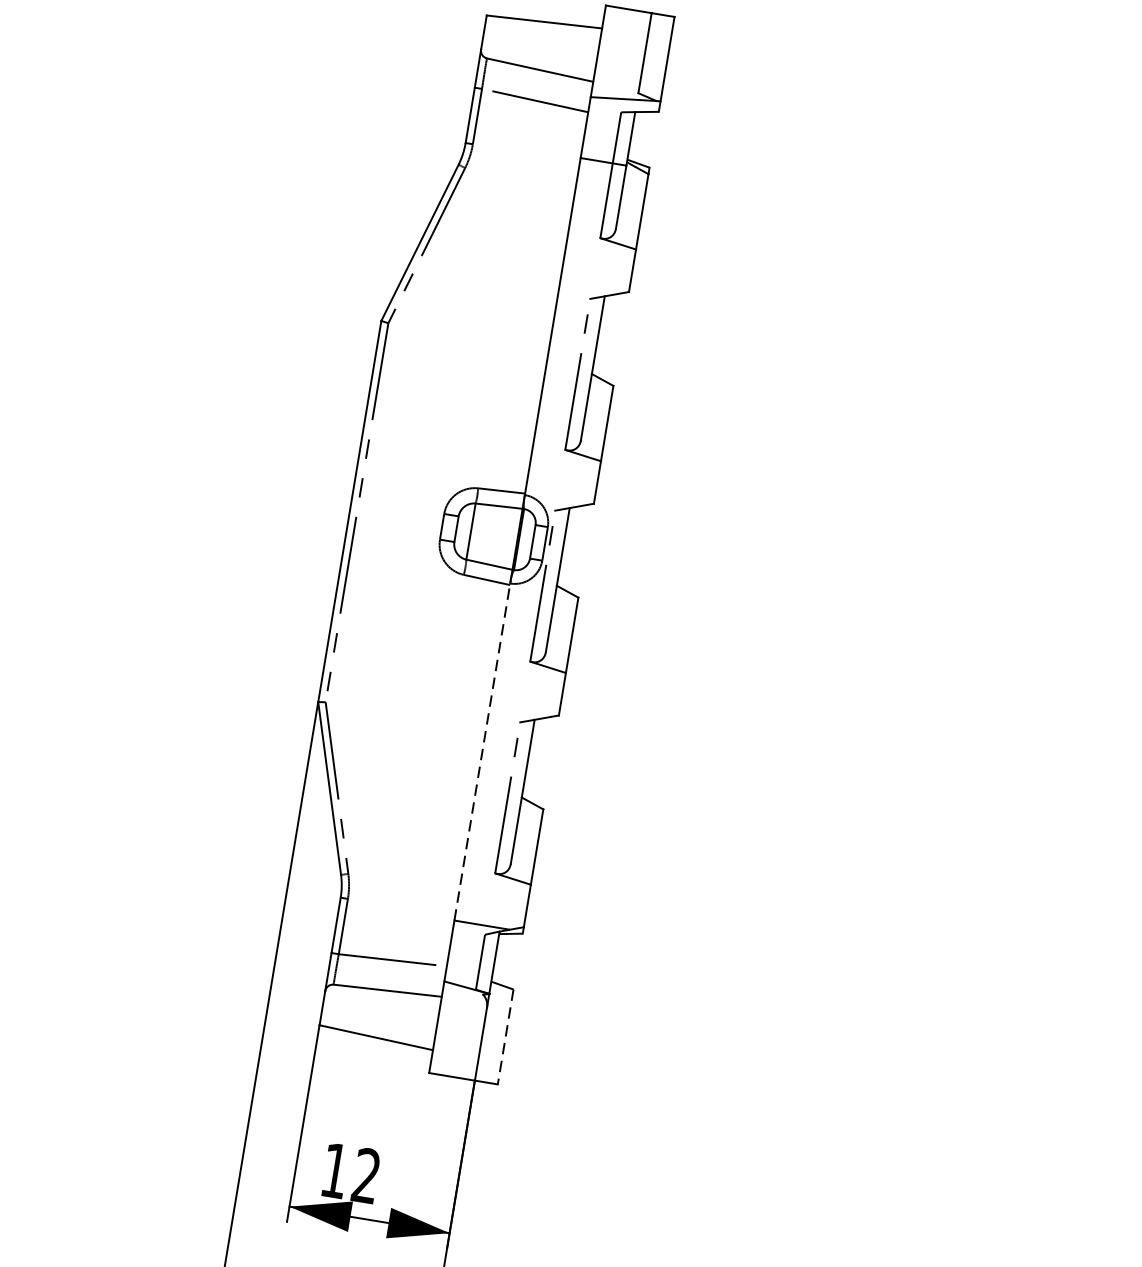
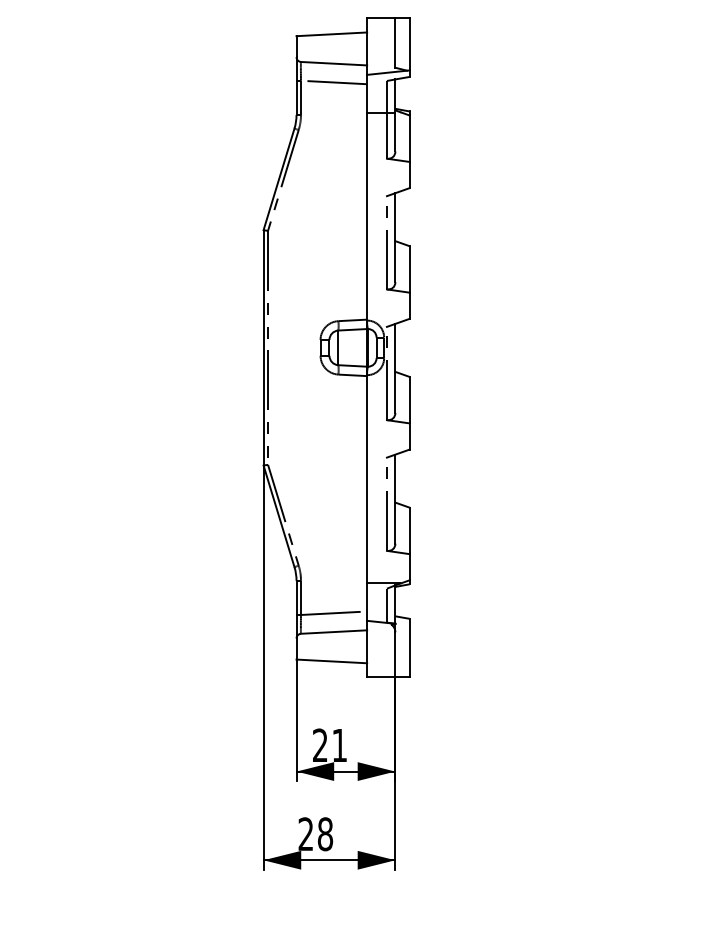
line: (483, 750) -> (367, 478), dashed -> solid
line: (505, 1037) -> (409, 648), dashed -> solid
text: (350, 1171) -> (329, 744), 12 -> 21

